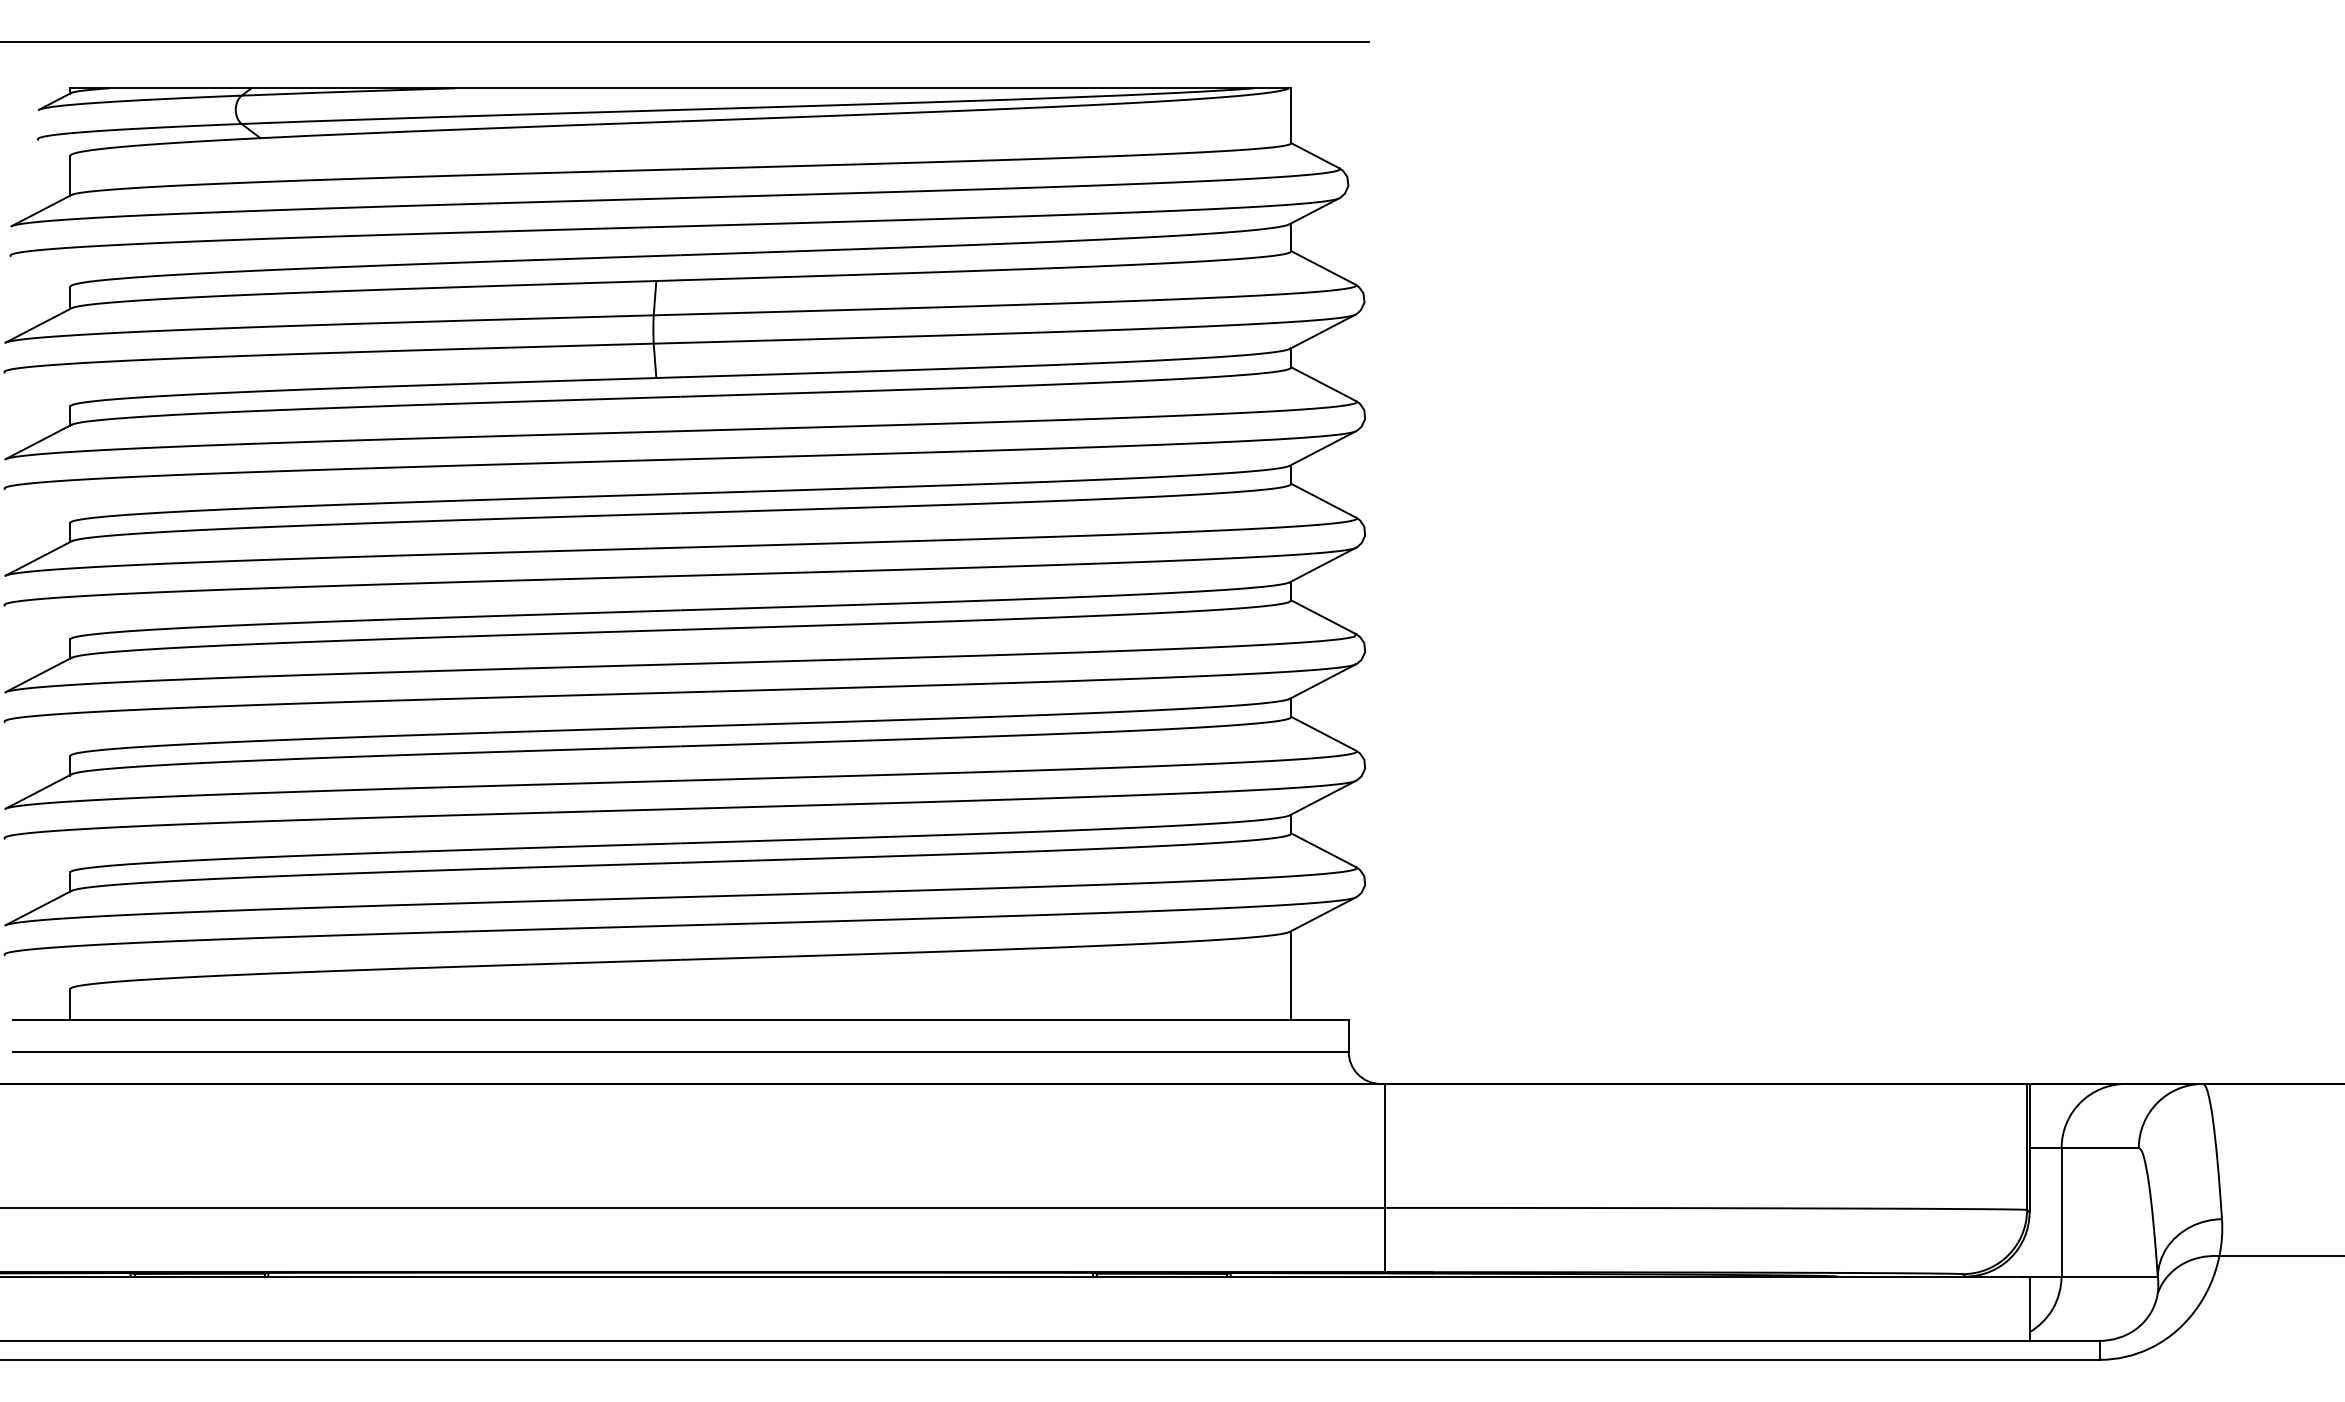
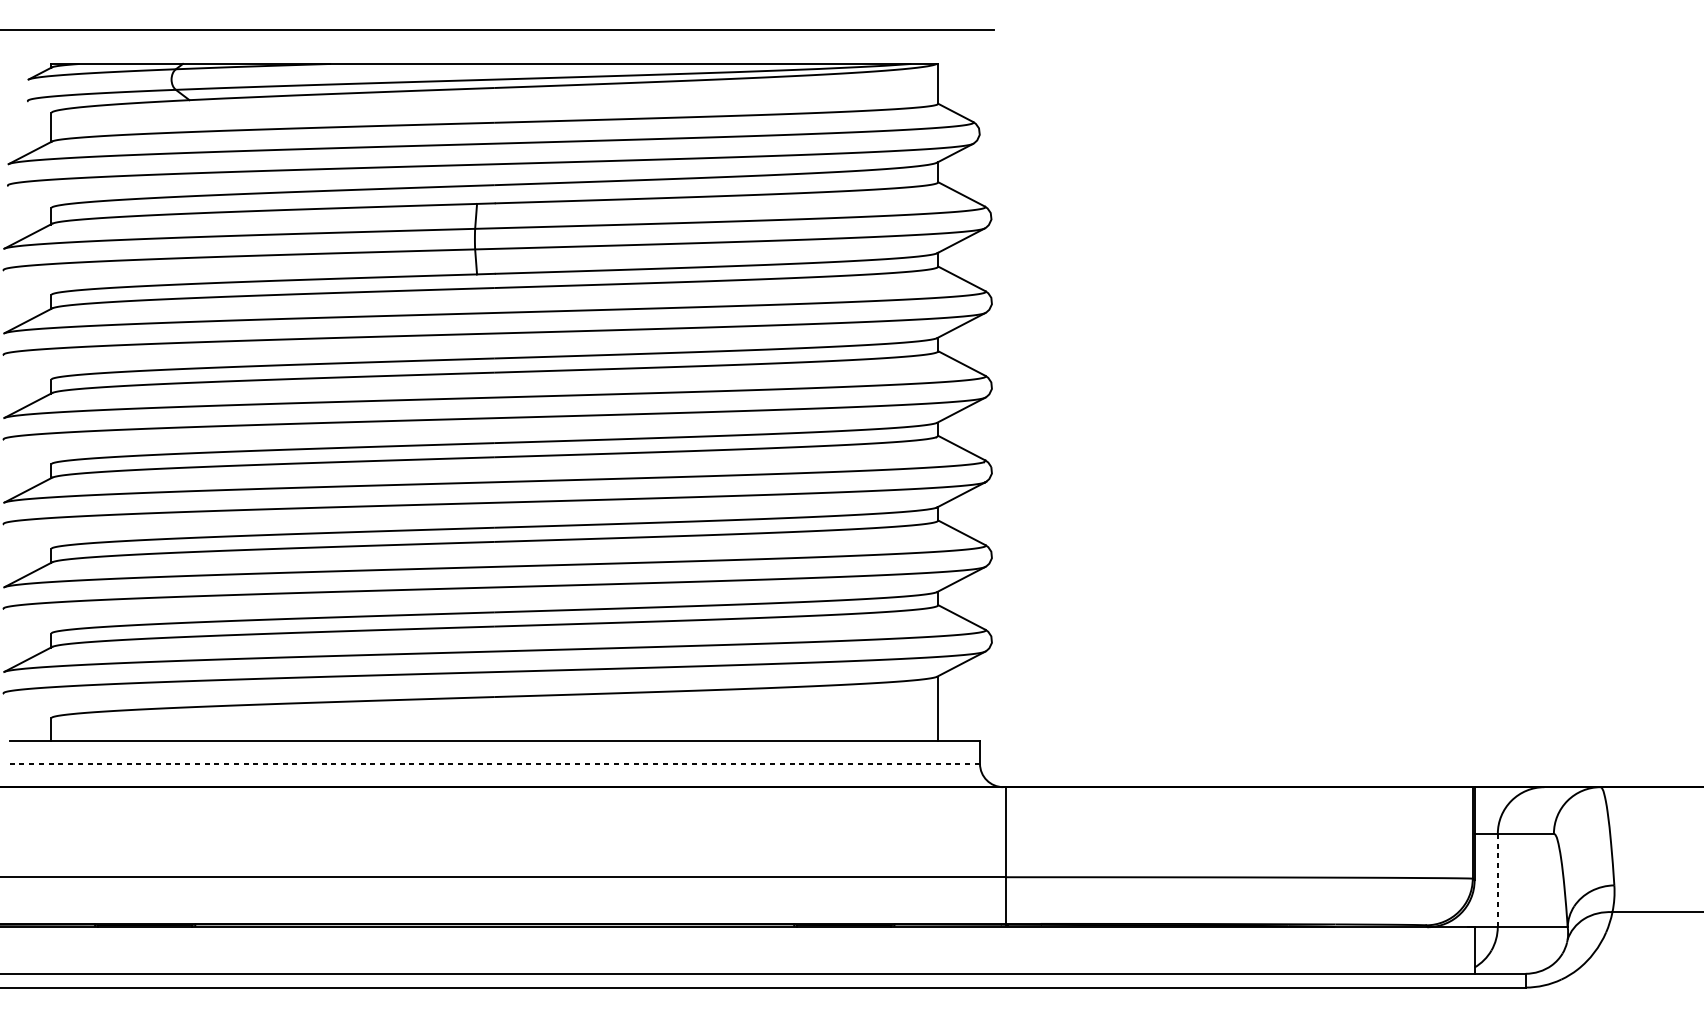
line: (681, 1051) -> (495, 763), solid -> dashed
line: (2061, 1212) -> (1497, 880), solid -> dashed

